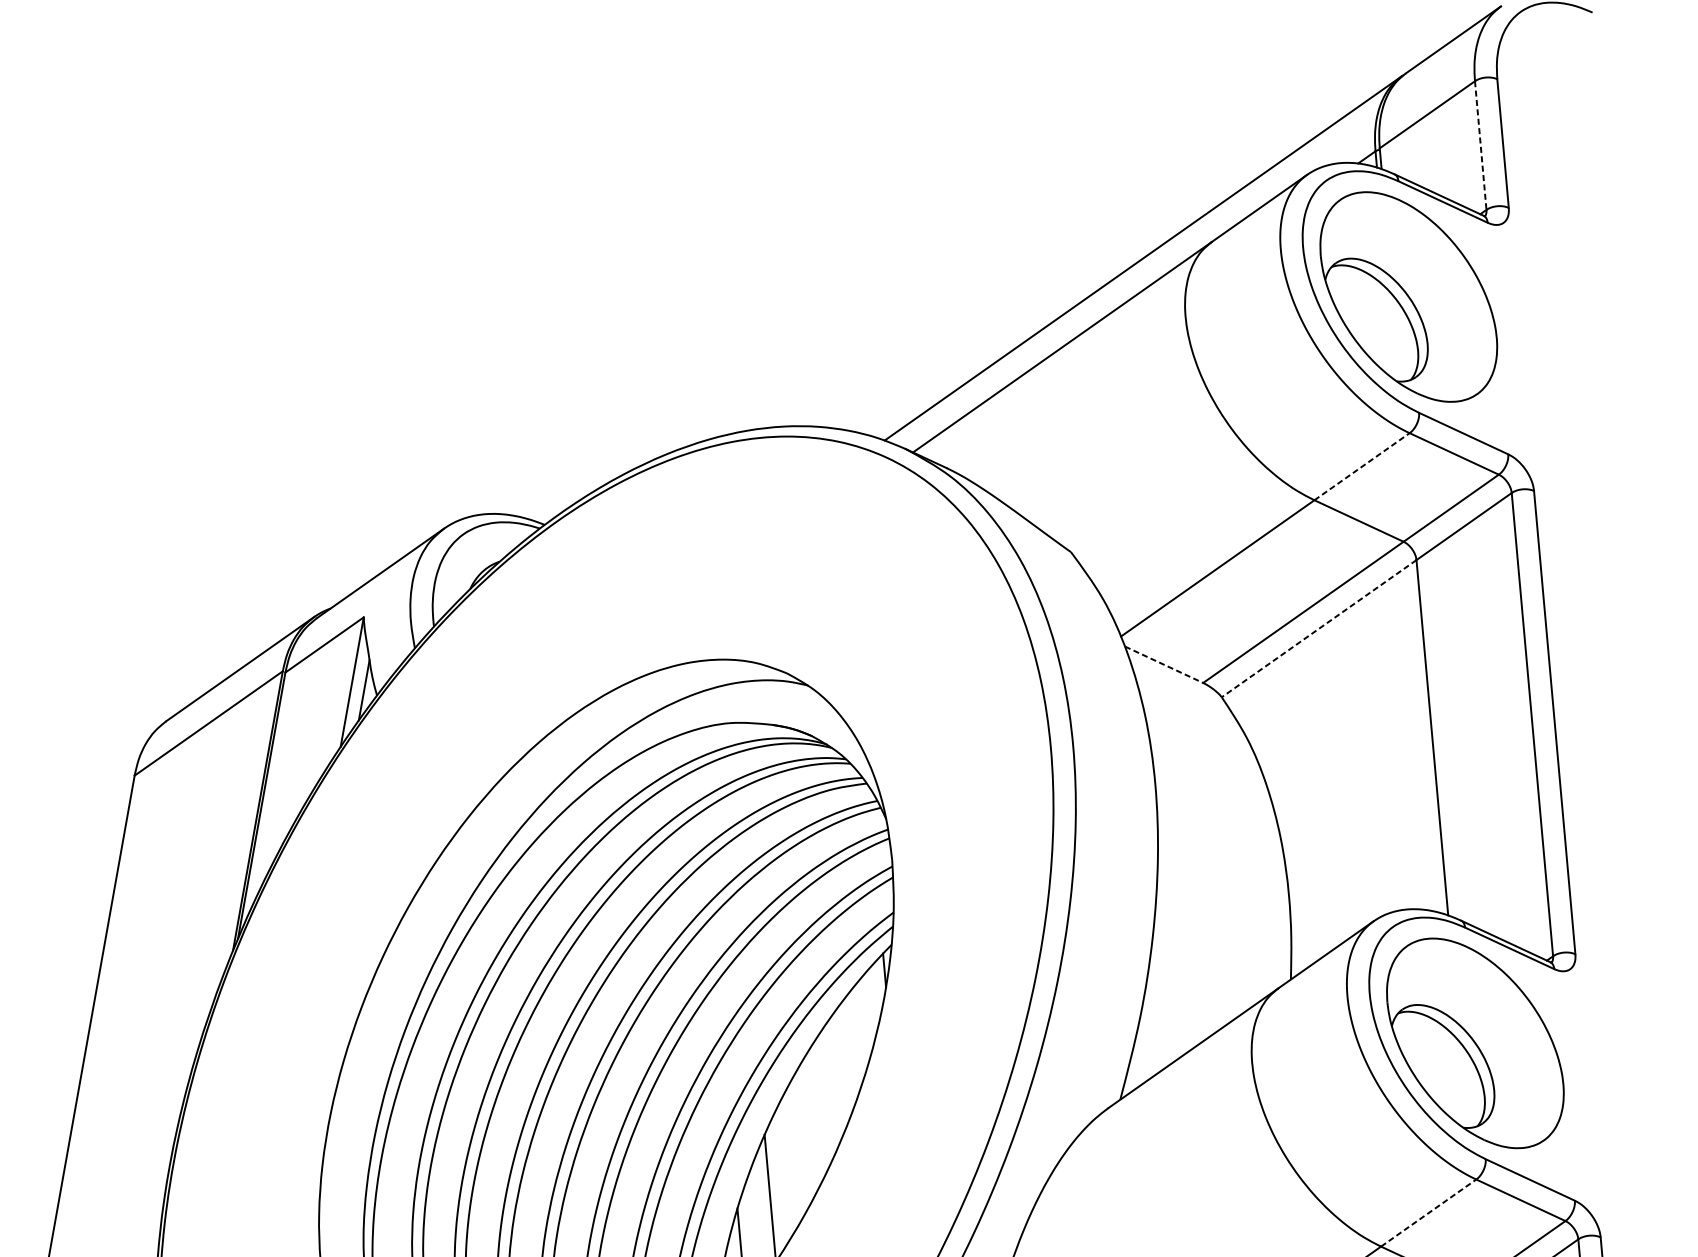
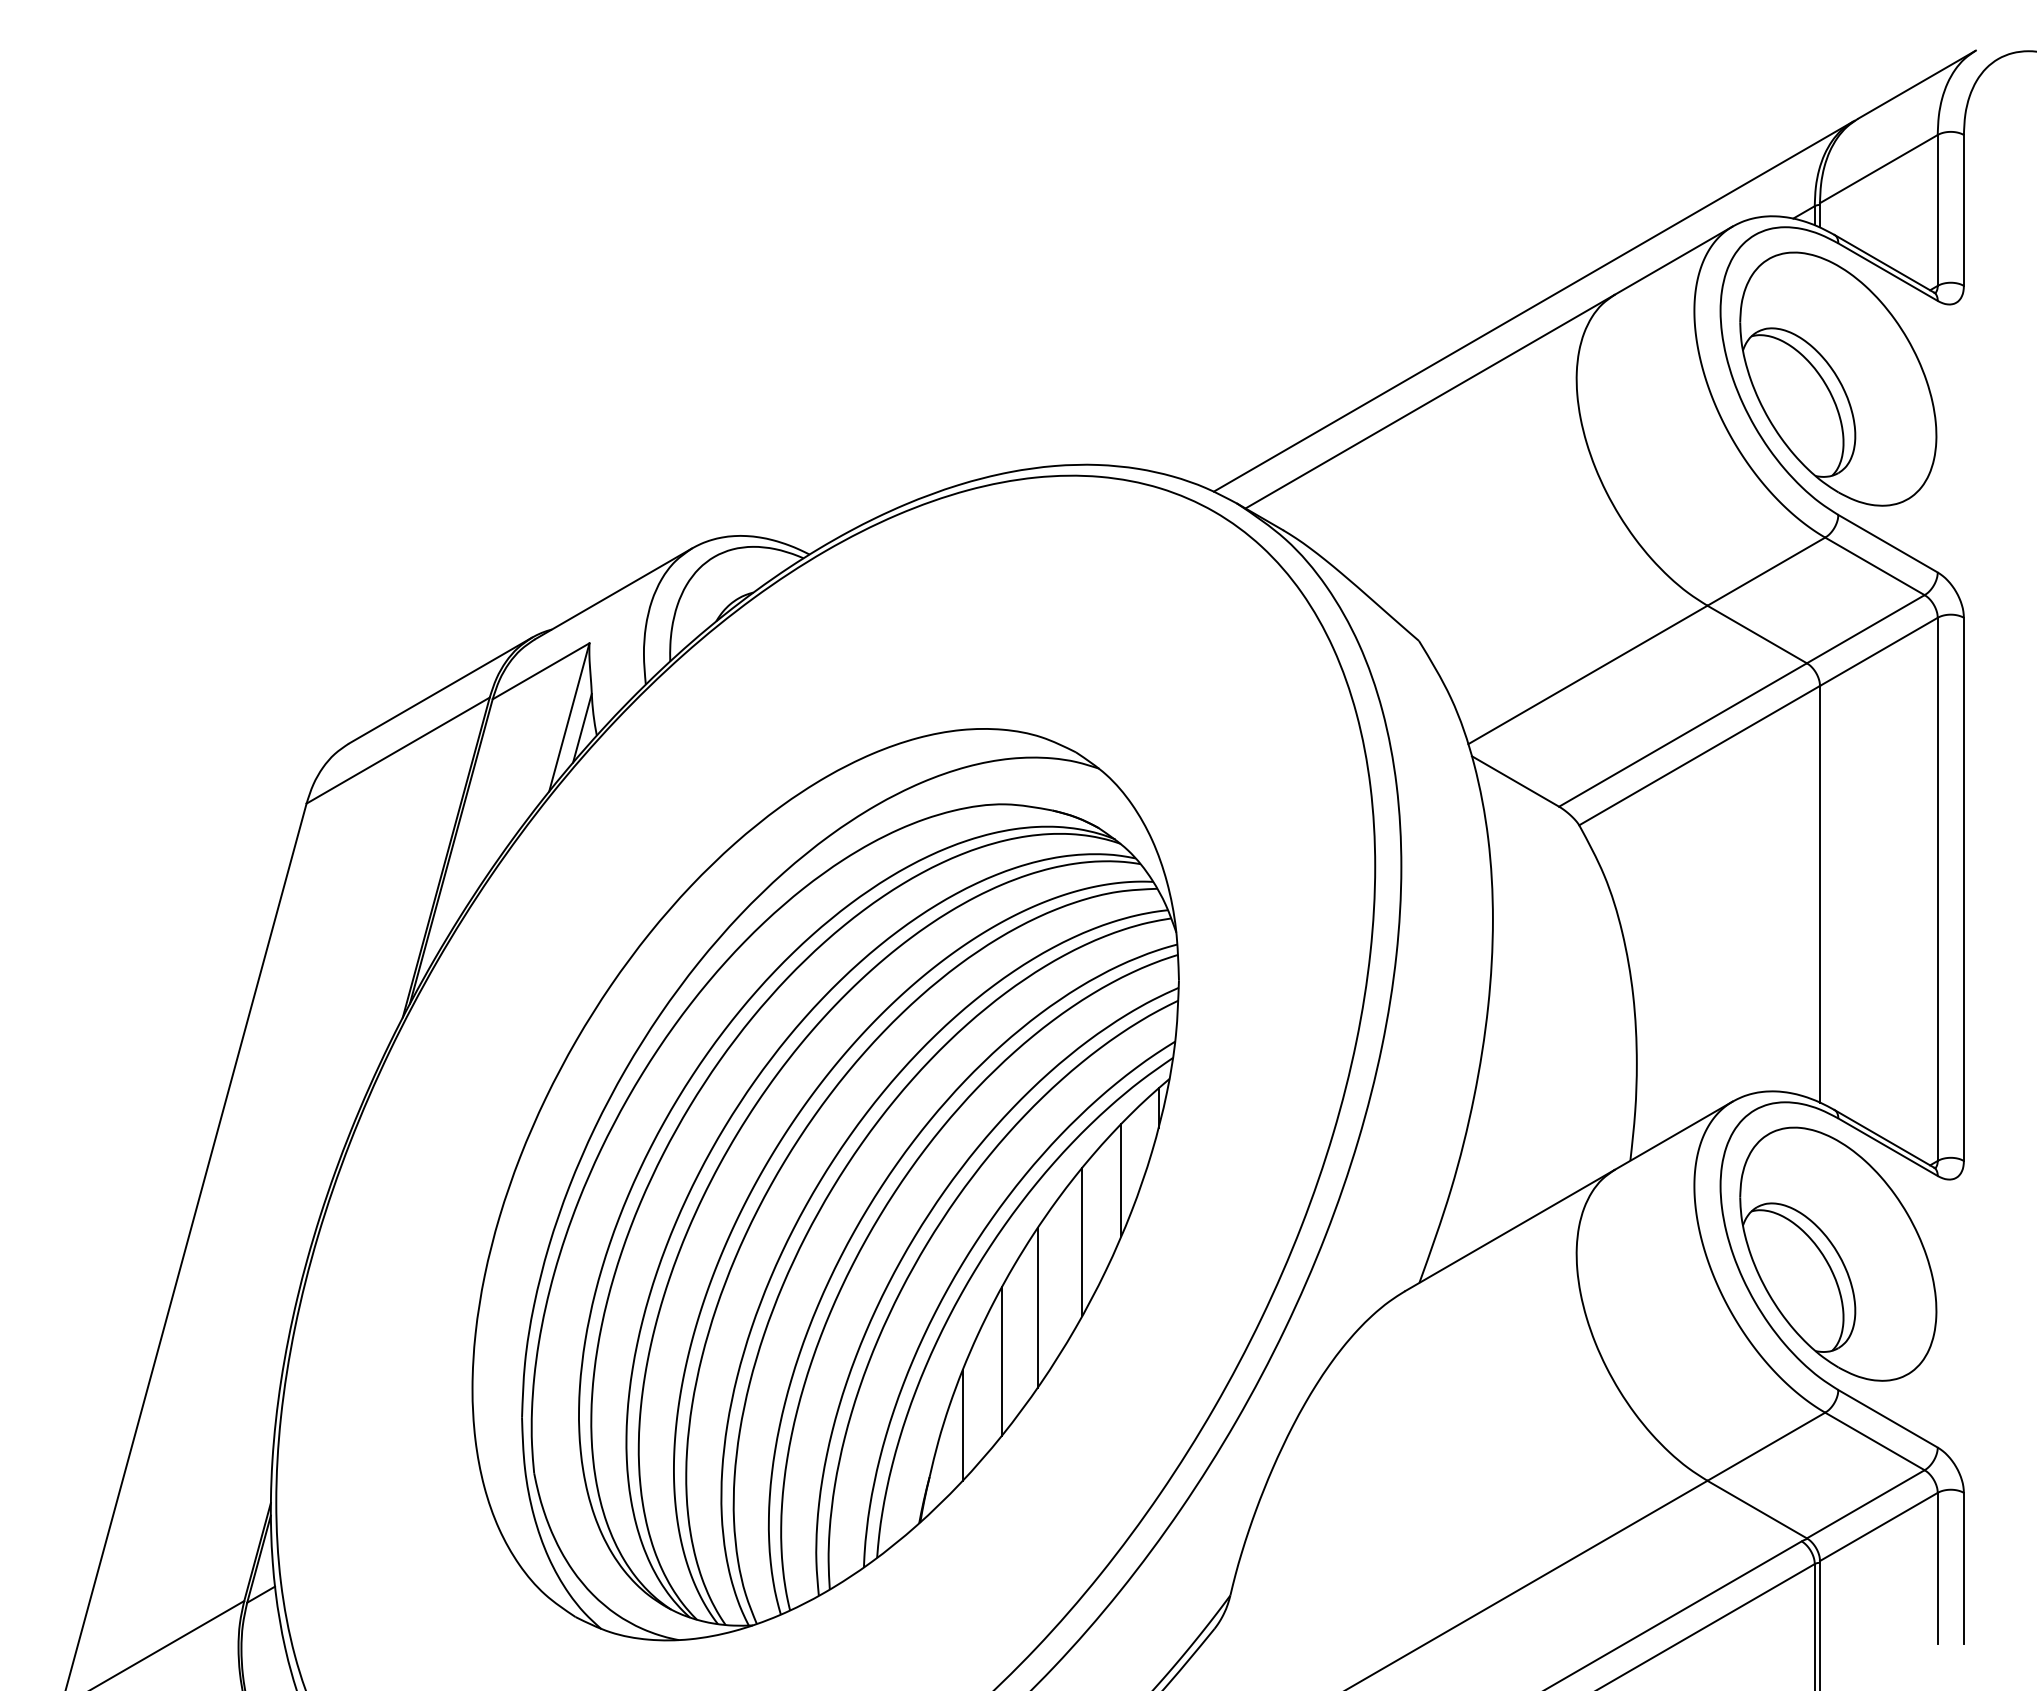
line: (1480, 145) -> (1937, 210), dashed -> solid
line: (1362, 466) -> (1766, 571), dashed -> solid
line: (1319, 628) -> (1699, 755), dashed -> solid
line: (1164, 664) -> (1515, 781), dashed -> solid
line: (858, 1034) -> (1121, 1179), added
line: (829, 1090) -> (1082, 1241), added
line: (796, 1150) -> (1037, 1308), added
line: (1428, 1212) -> (1766, 1446), dashed -> solid

